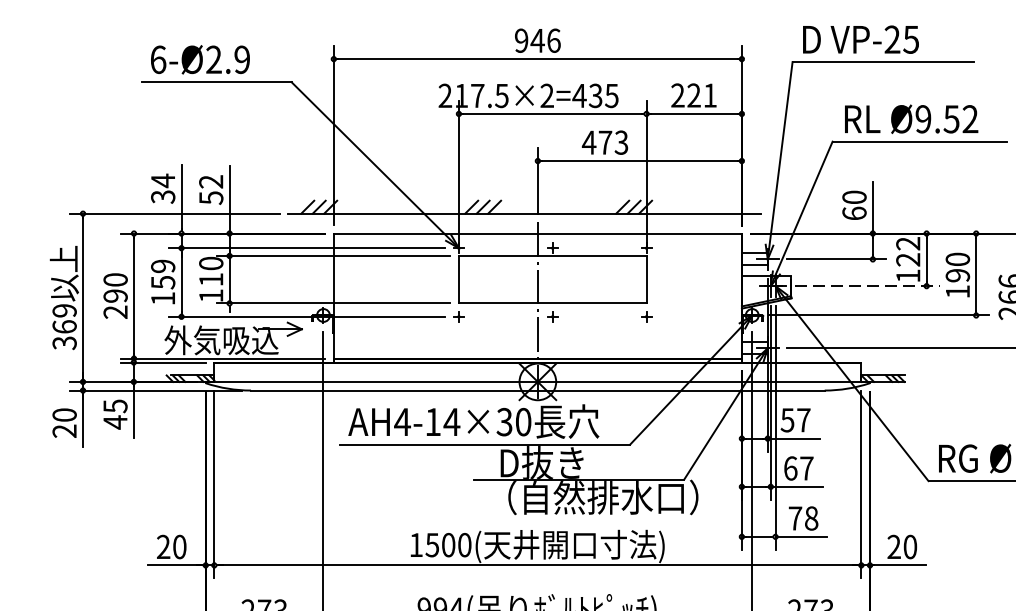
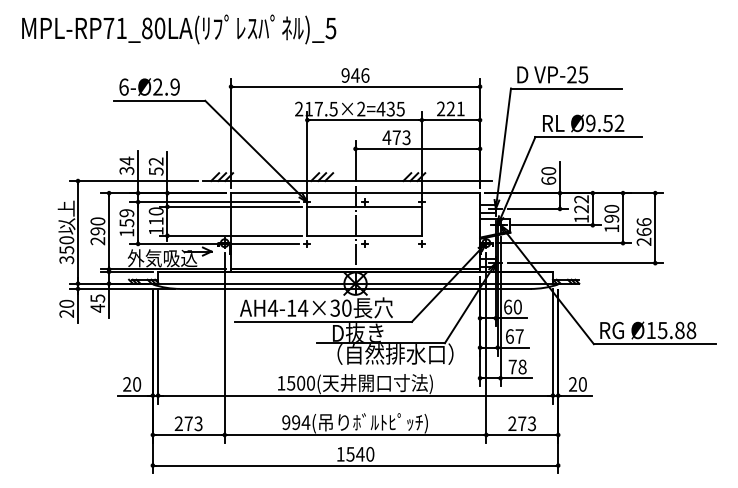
line: (868, 286) -> (557, 225), dashed -> solid
text: (64, 319) -> (66, 245), 369 -> 350
text: (795, 419) -> (512, 306), 57 -> 60

